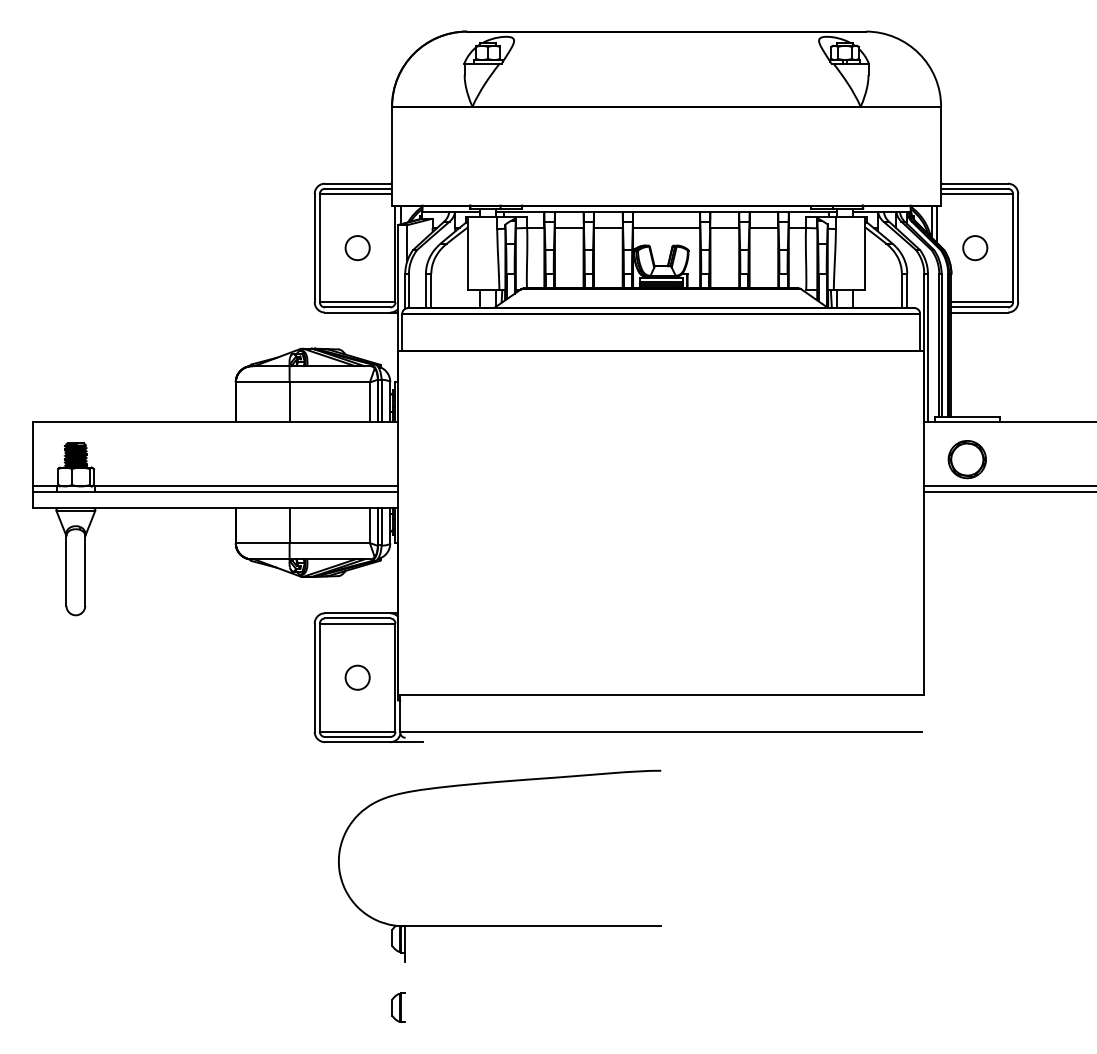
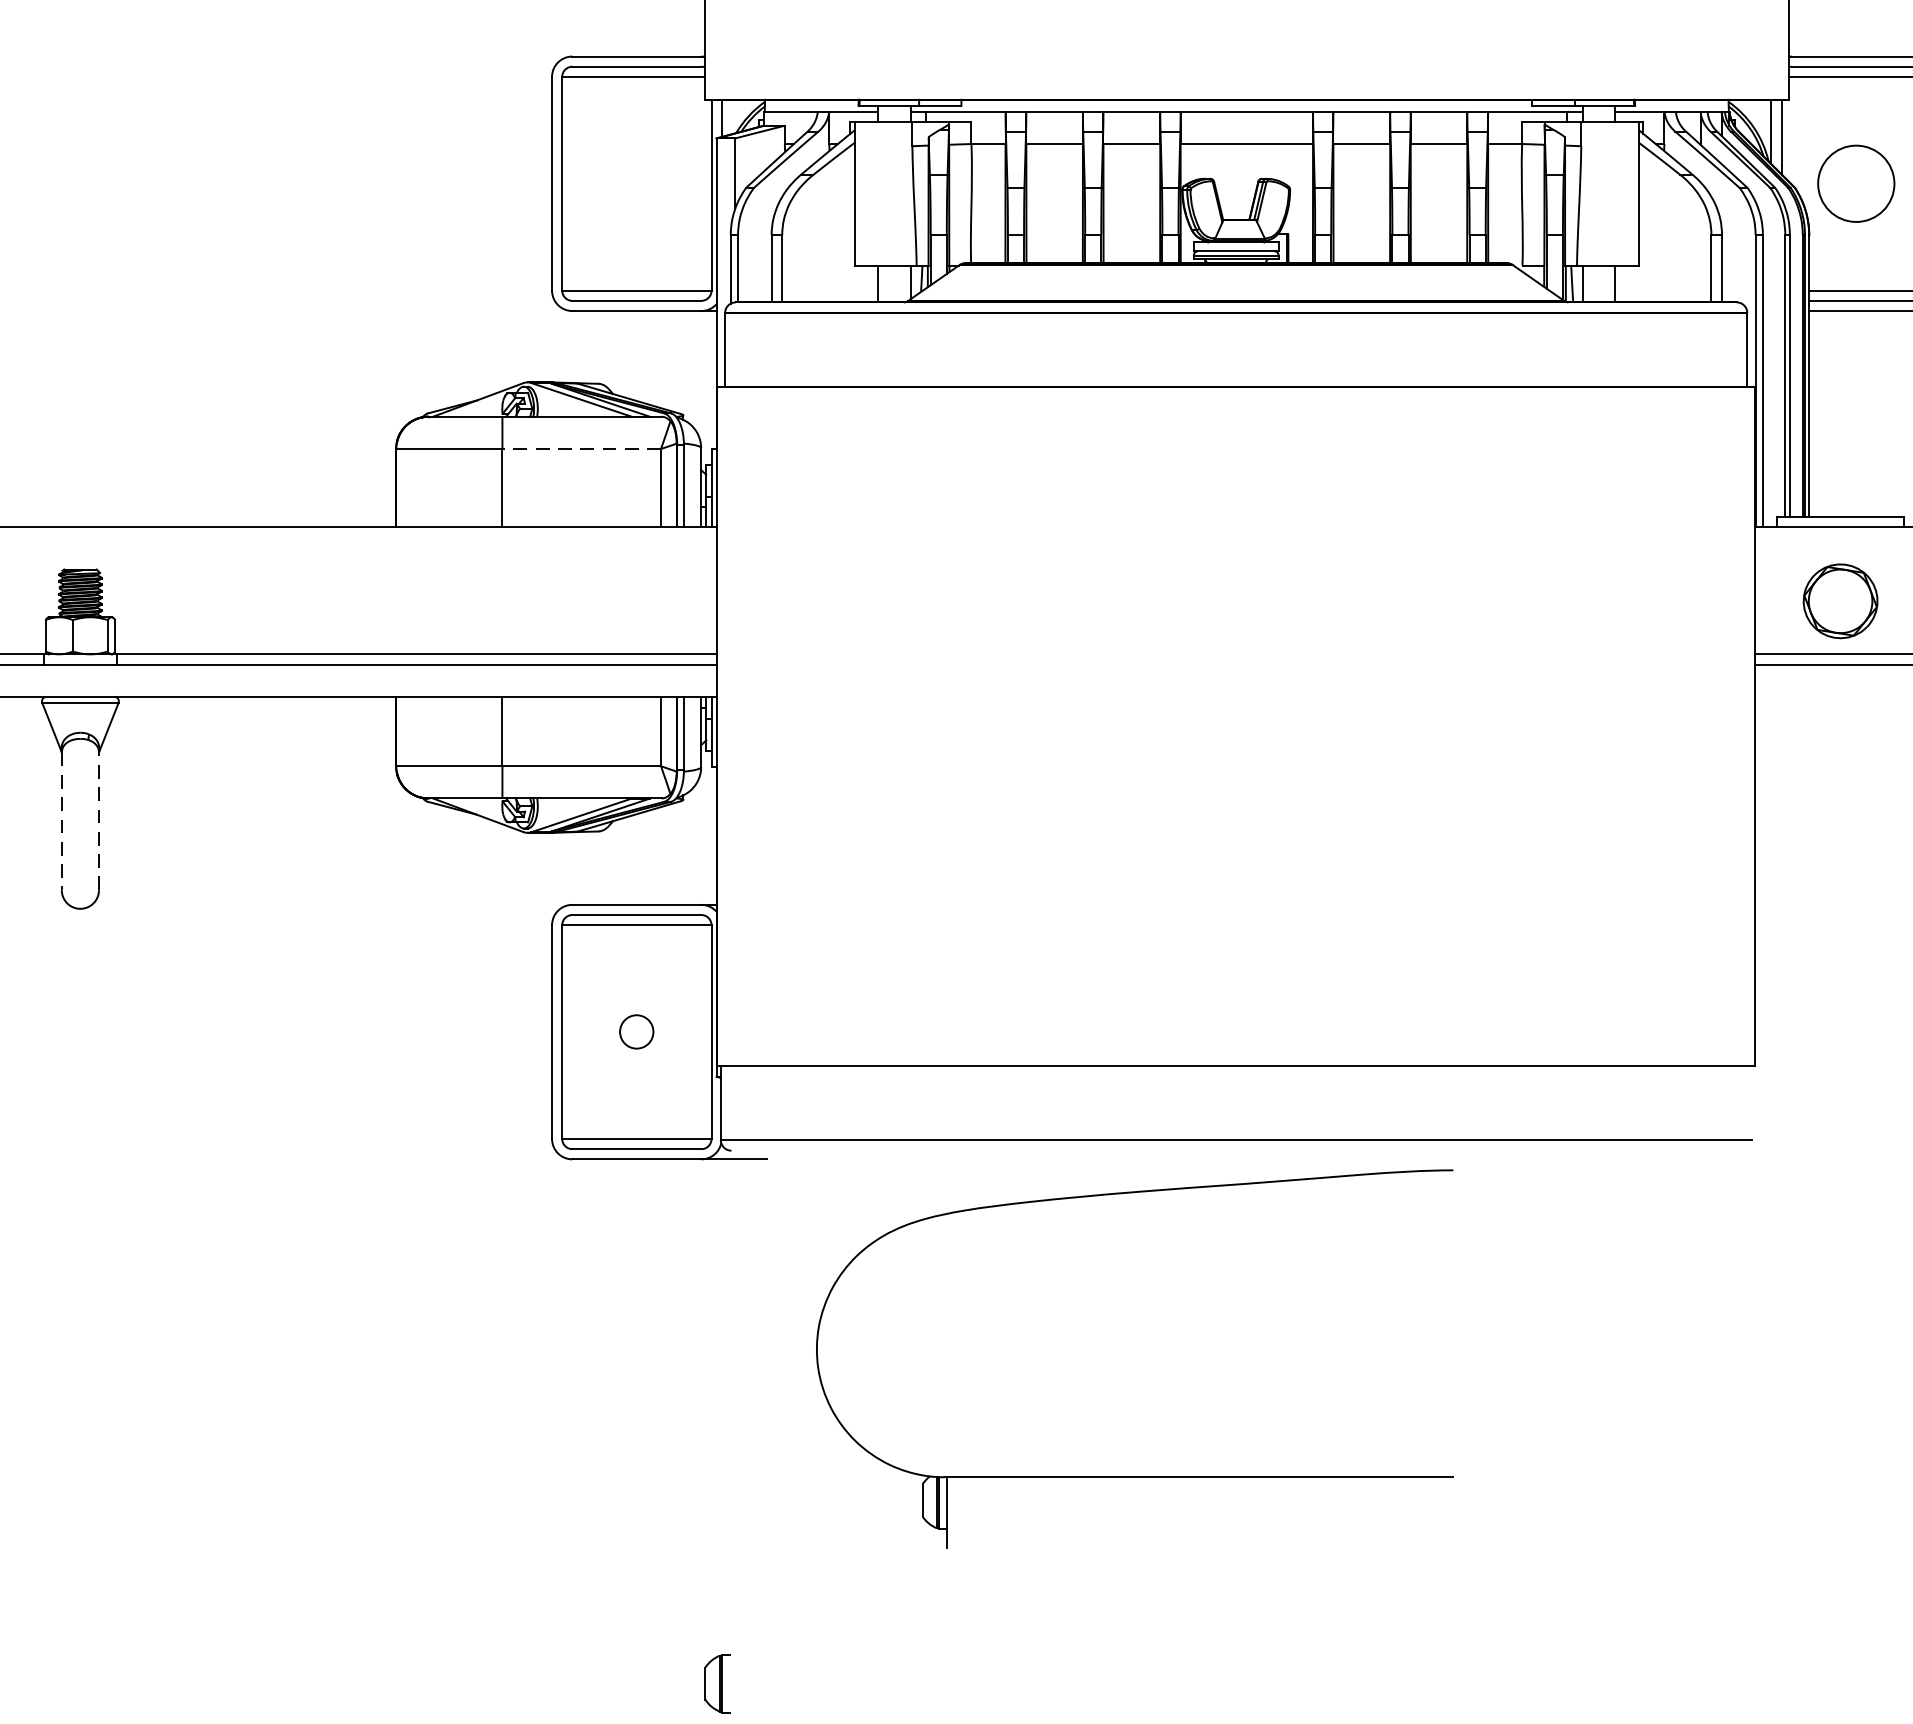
circle: (357, 248) -> (636, 184), removed
circle: (975, 248) -> (1856, 184), size x1.6
line: (329, 382) -> (581, 449), solid -> dashed
line: (66, 571) -> (61, 822), solid -> dashed
line: (85, 571) -> (99, 822), solid -> dashed
circle: (357, 677) -> (636, 1031), size x0.7
part: (499, 925) -> (1134, 1475), moved

